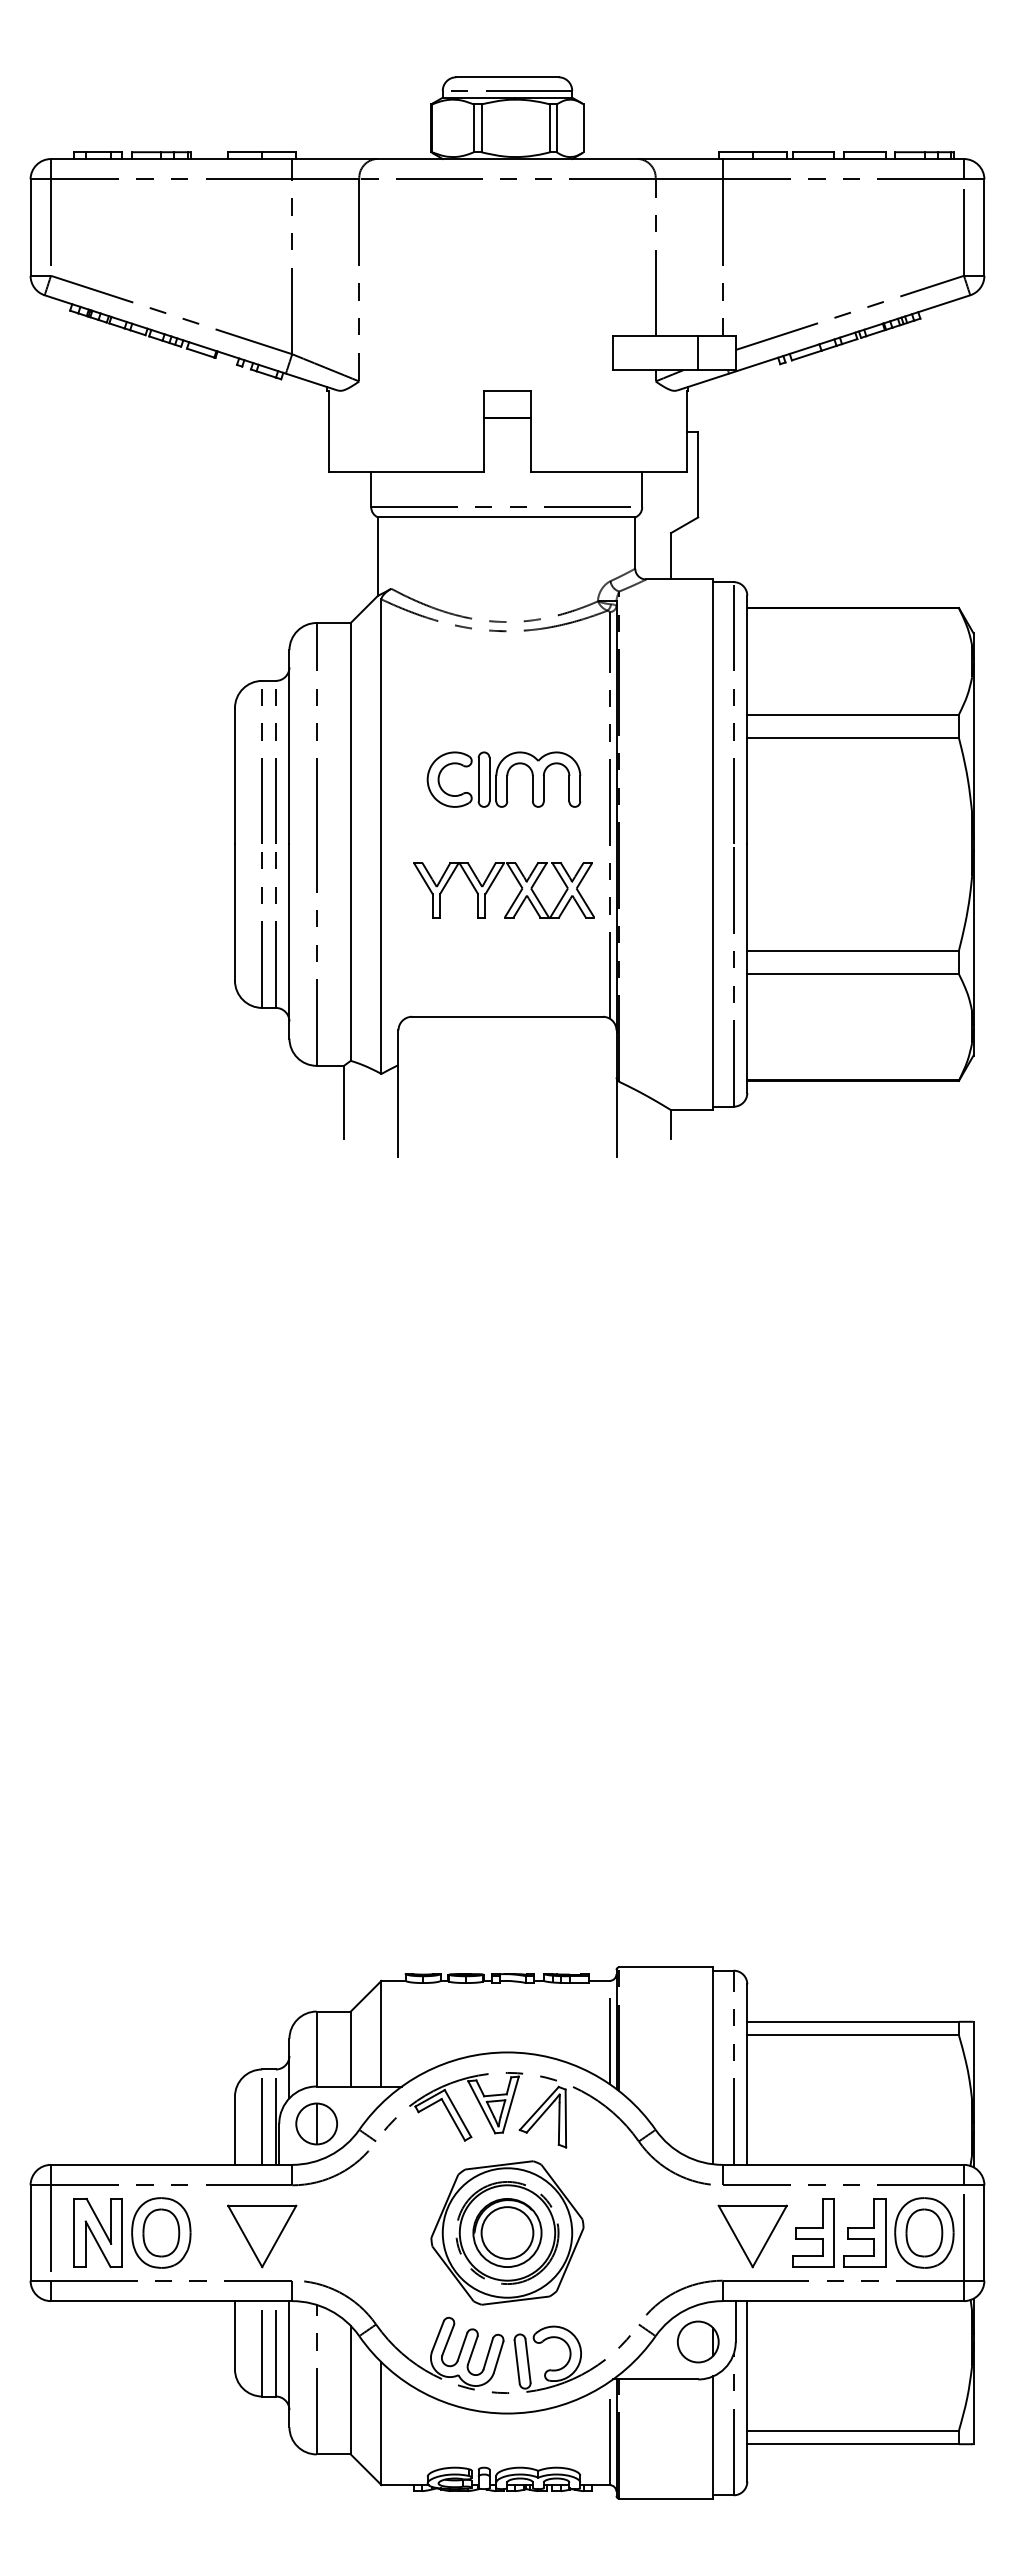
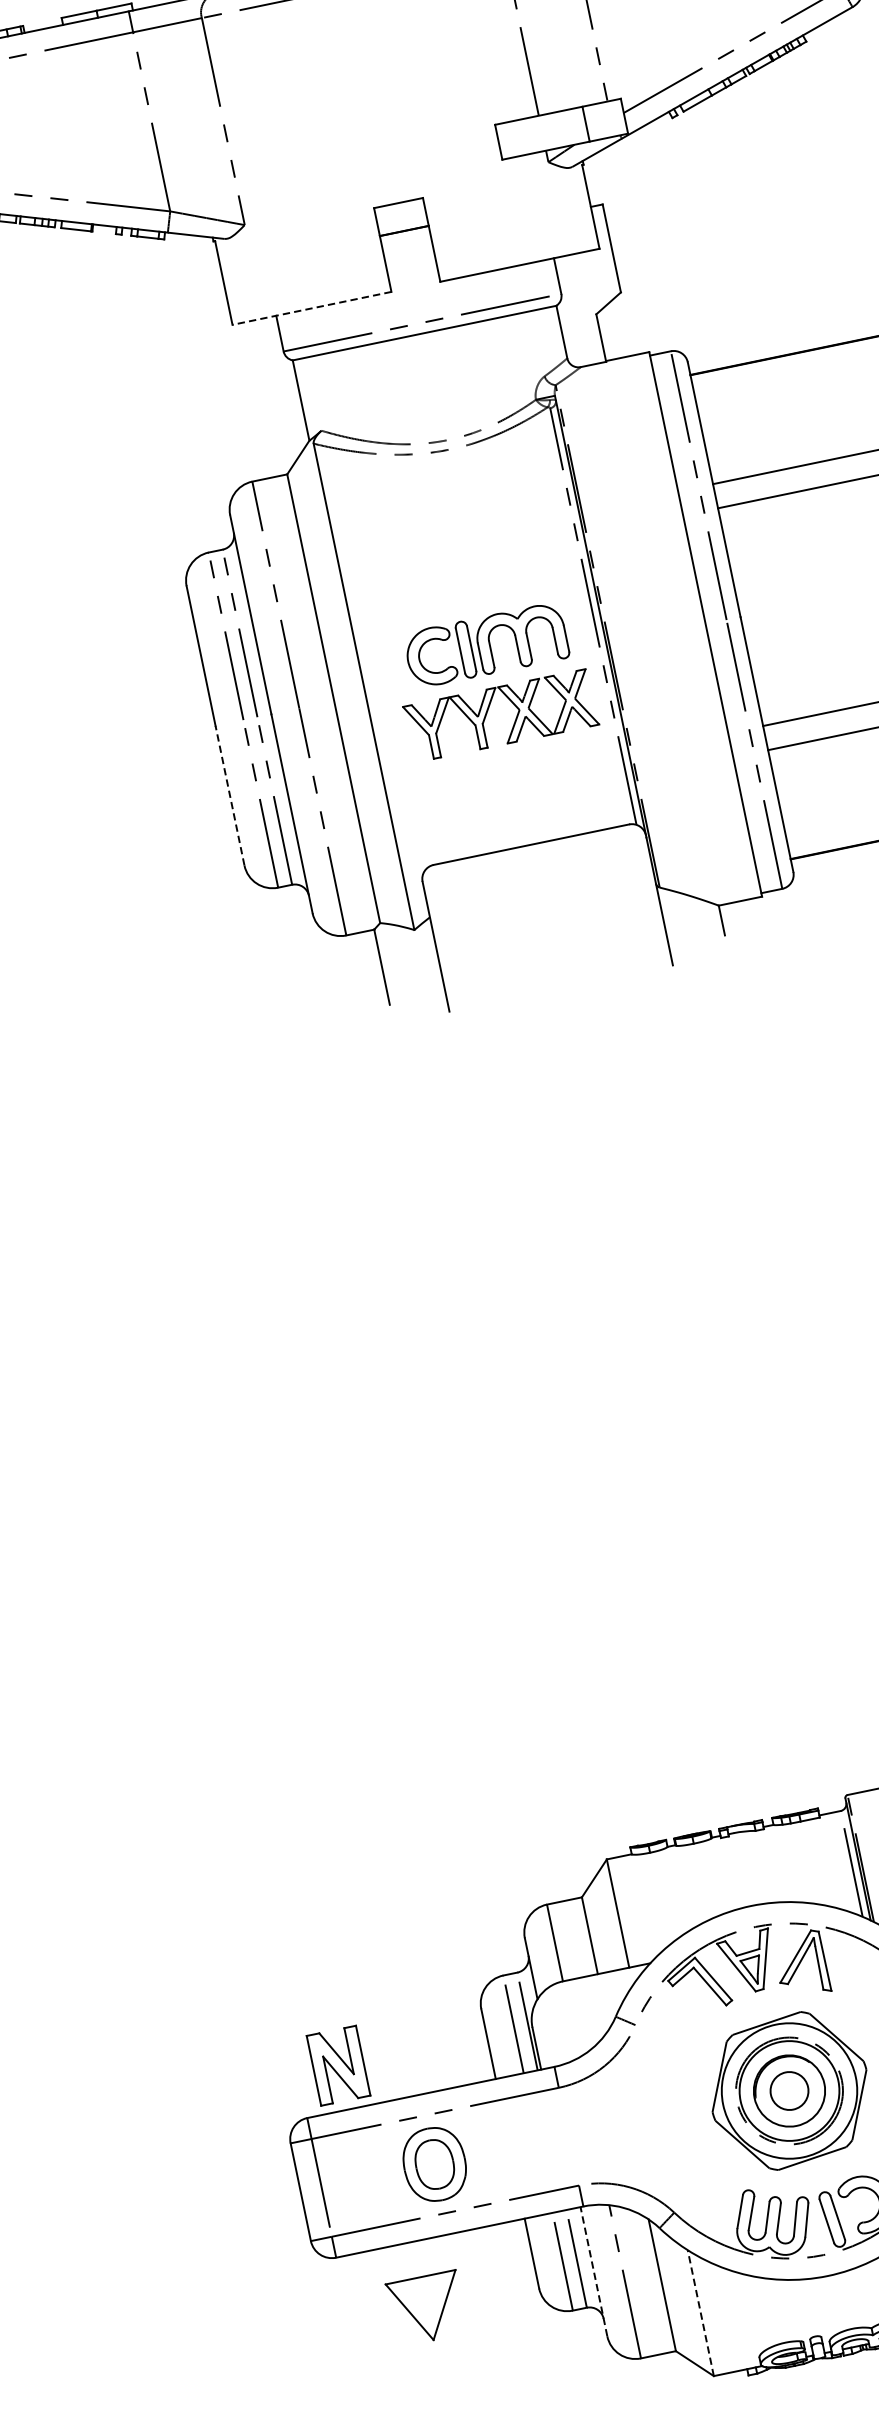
line: (406, 472) -> (312, 308), solid -> dashed
part: (503, 779) -> (485, 645), moved
line: (234, 912) -> (229, 795), solid -> dashed
part: (316, 2123) -> (570, 2019), removed
circle: (507, 2232) -> (789, 2090), size x0.7
part: (97, 2233) -> (337, 2066), moved
part: (262, 2236) -> (427, 2308), moved
line: (289, 2363) -> (593, 2271), solid -> dashed
line: (381, 2423) -> (700, 2312), solid -> dashed

